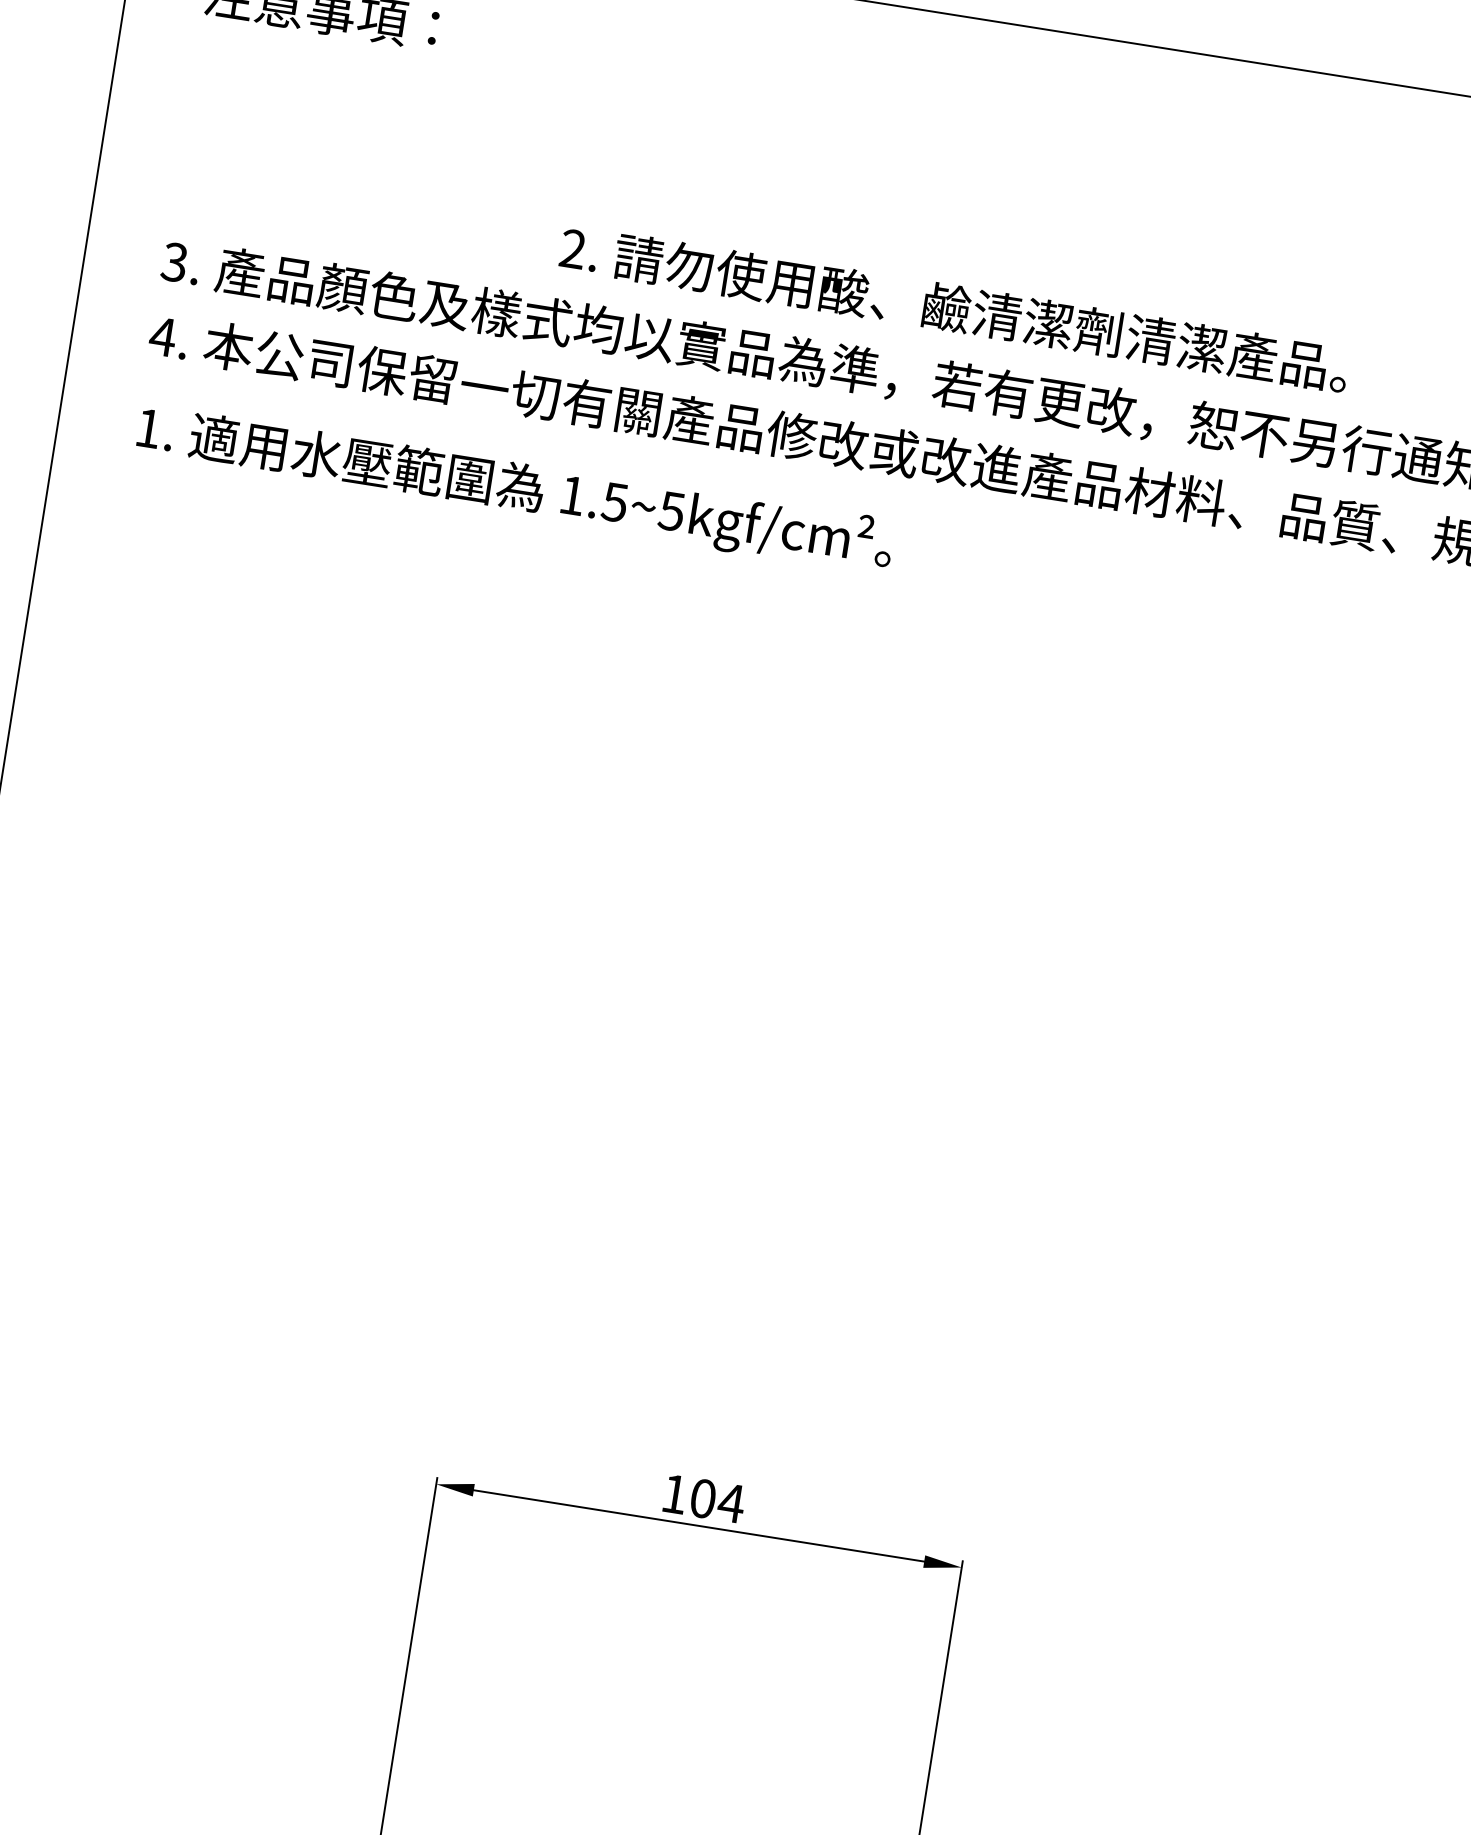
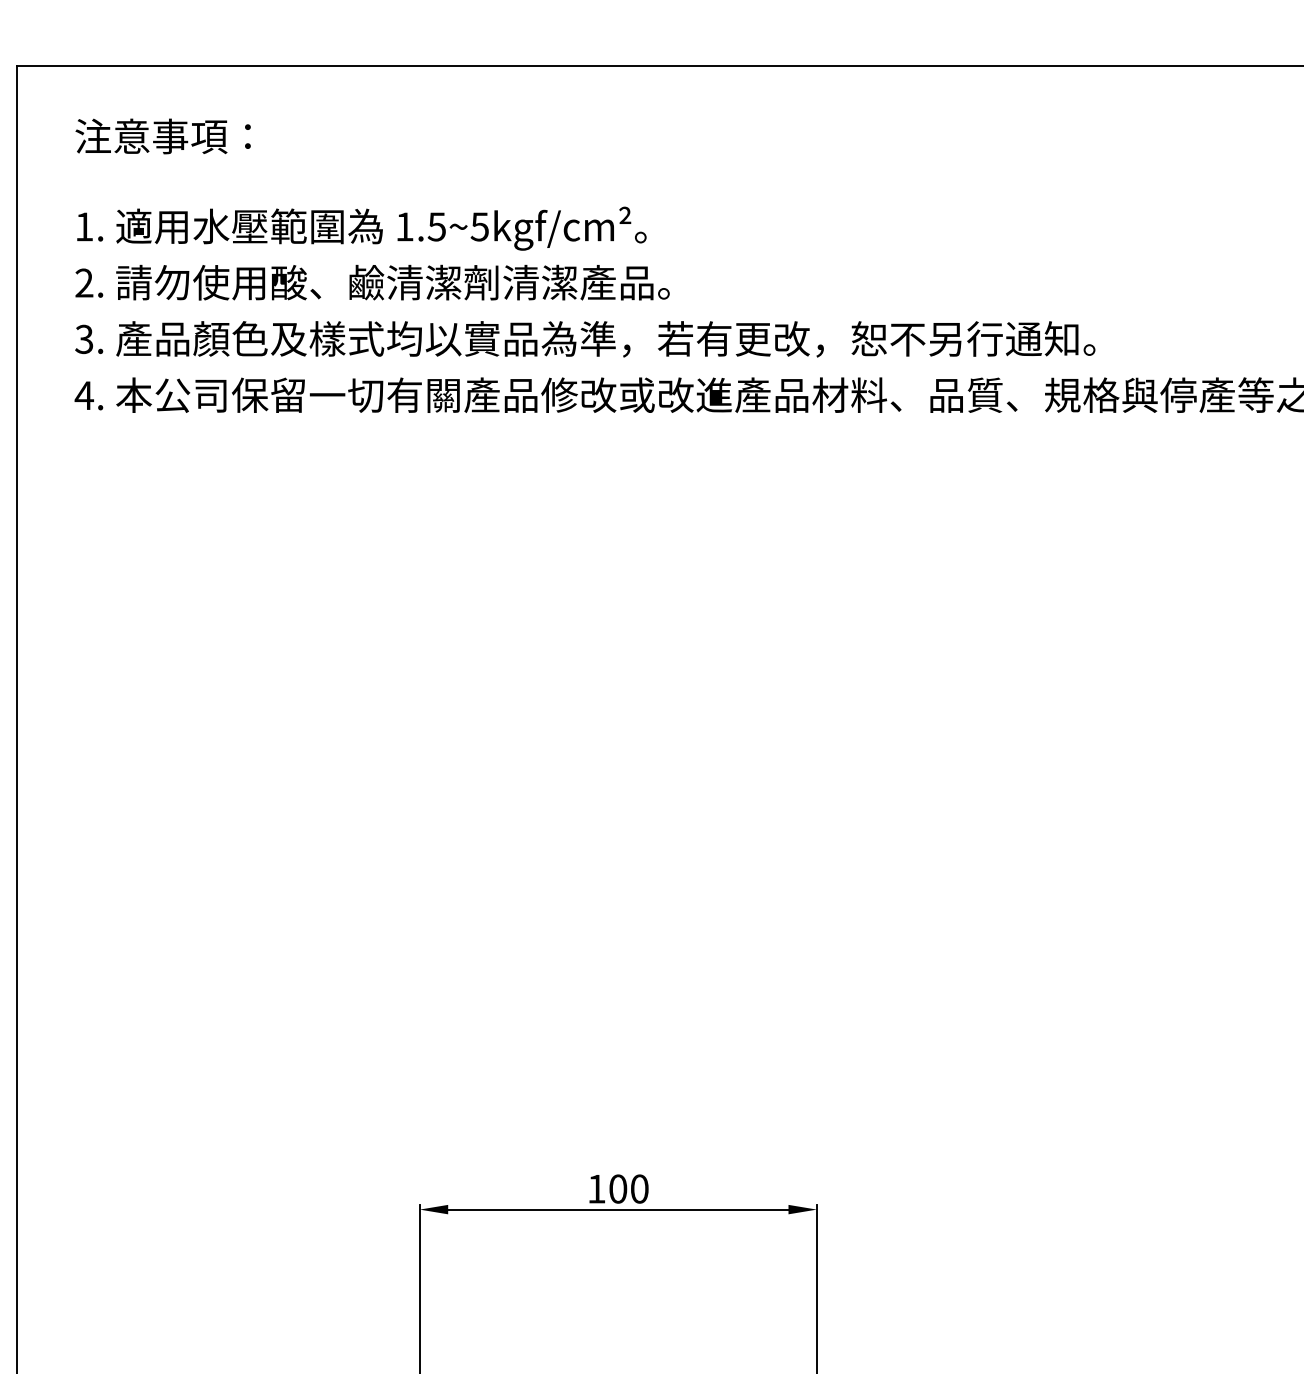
text: (954, 308) -> (372, 282), moved
text: (514, 488) -> (361, 228), moved
text: (731, 1502) -> (639, 1188), 104 -> 100

